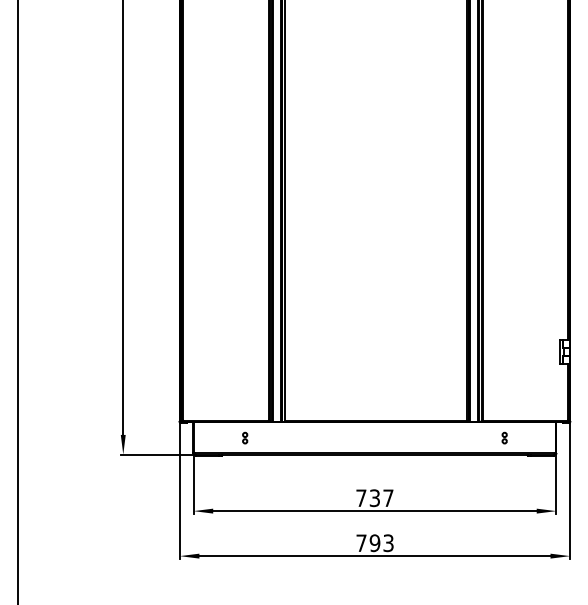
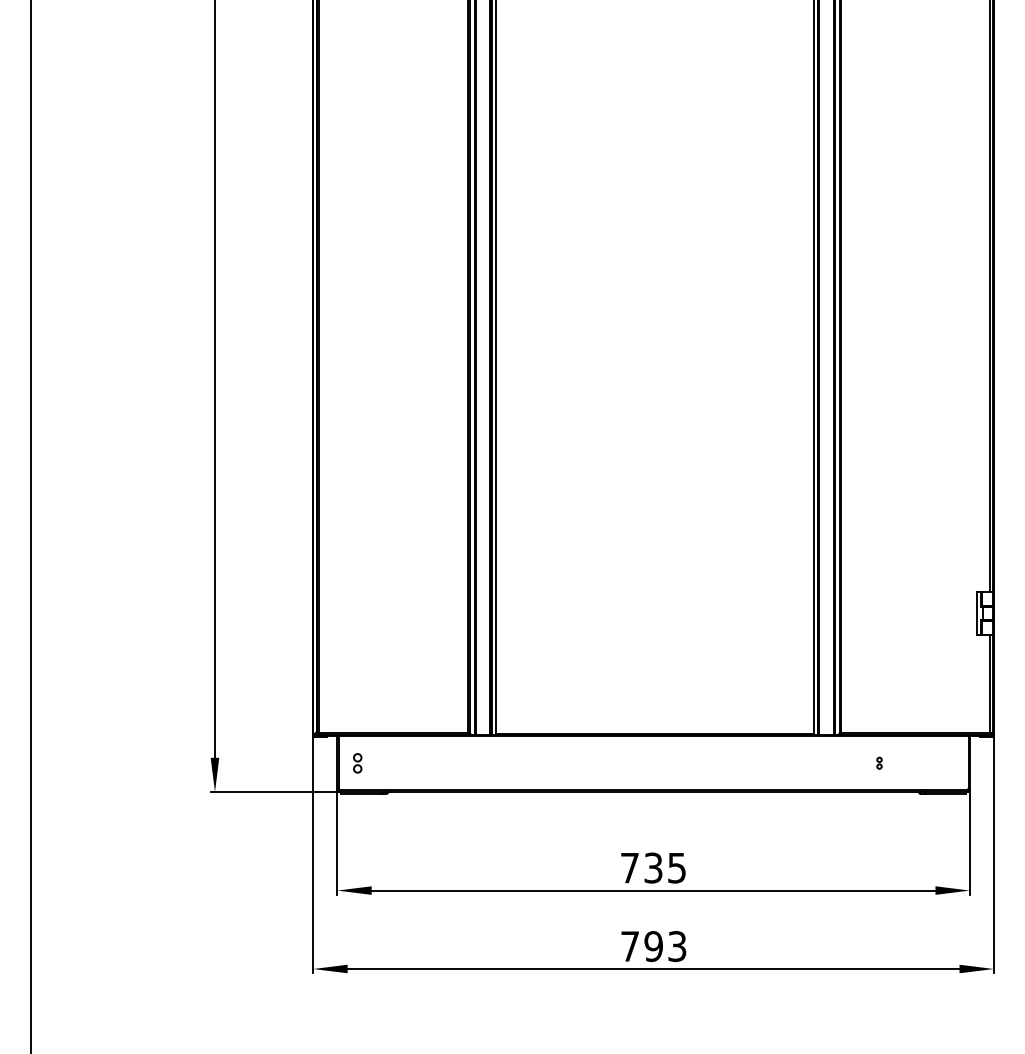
part: (245, 437) -> (358, 762), moved
part: (504, 437) -> (879, 762), size x0.6
text: (388, 498) -> (677, 868), 737 -> 735

